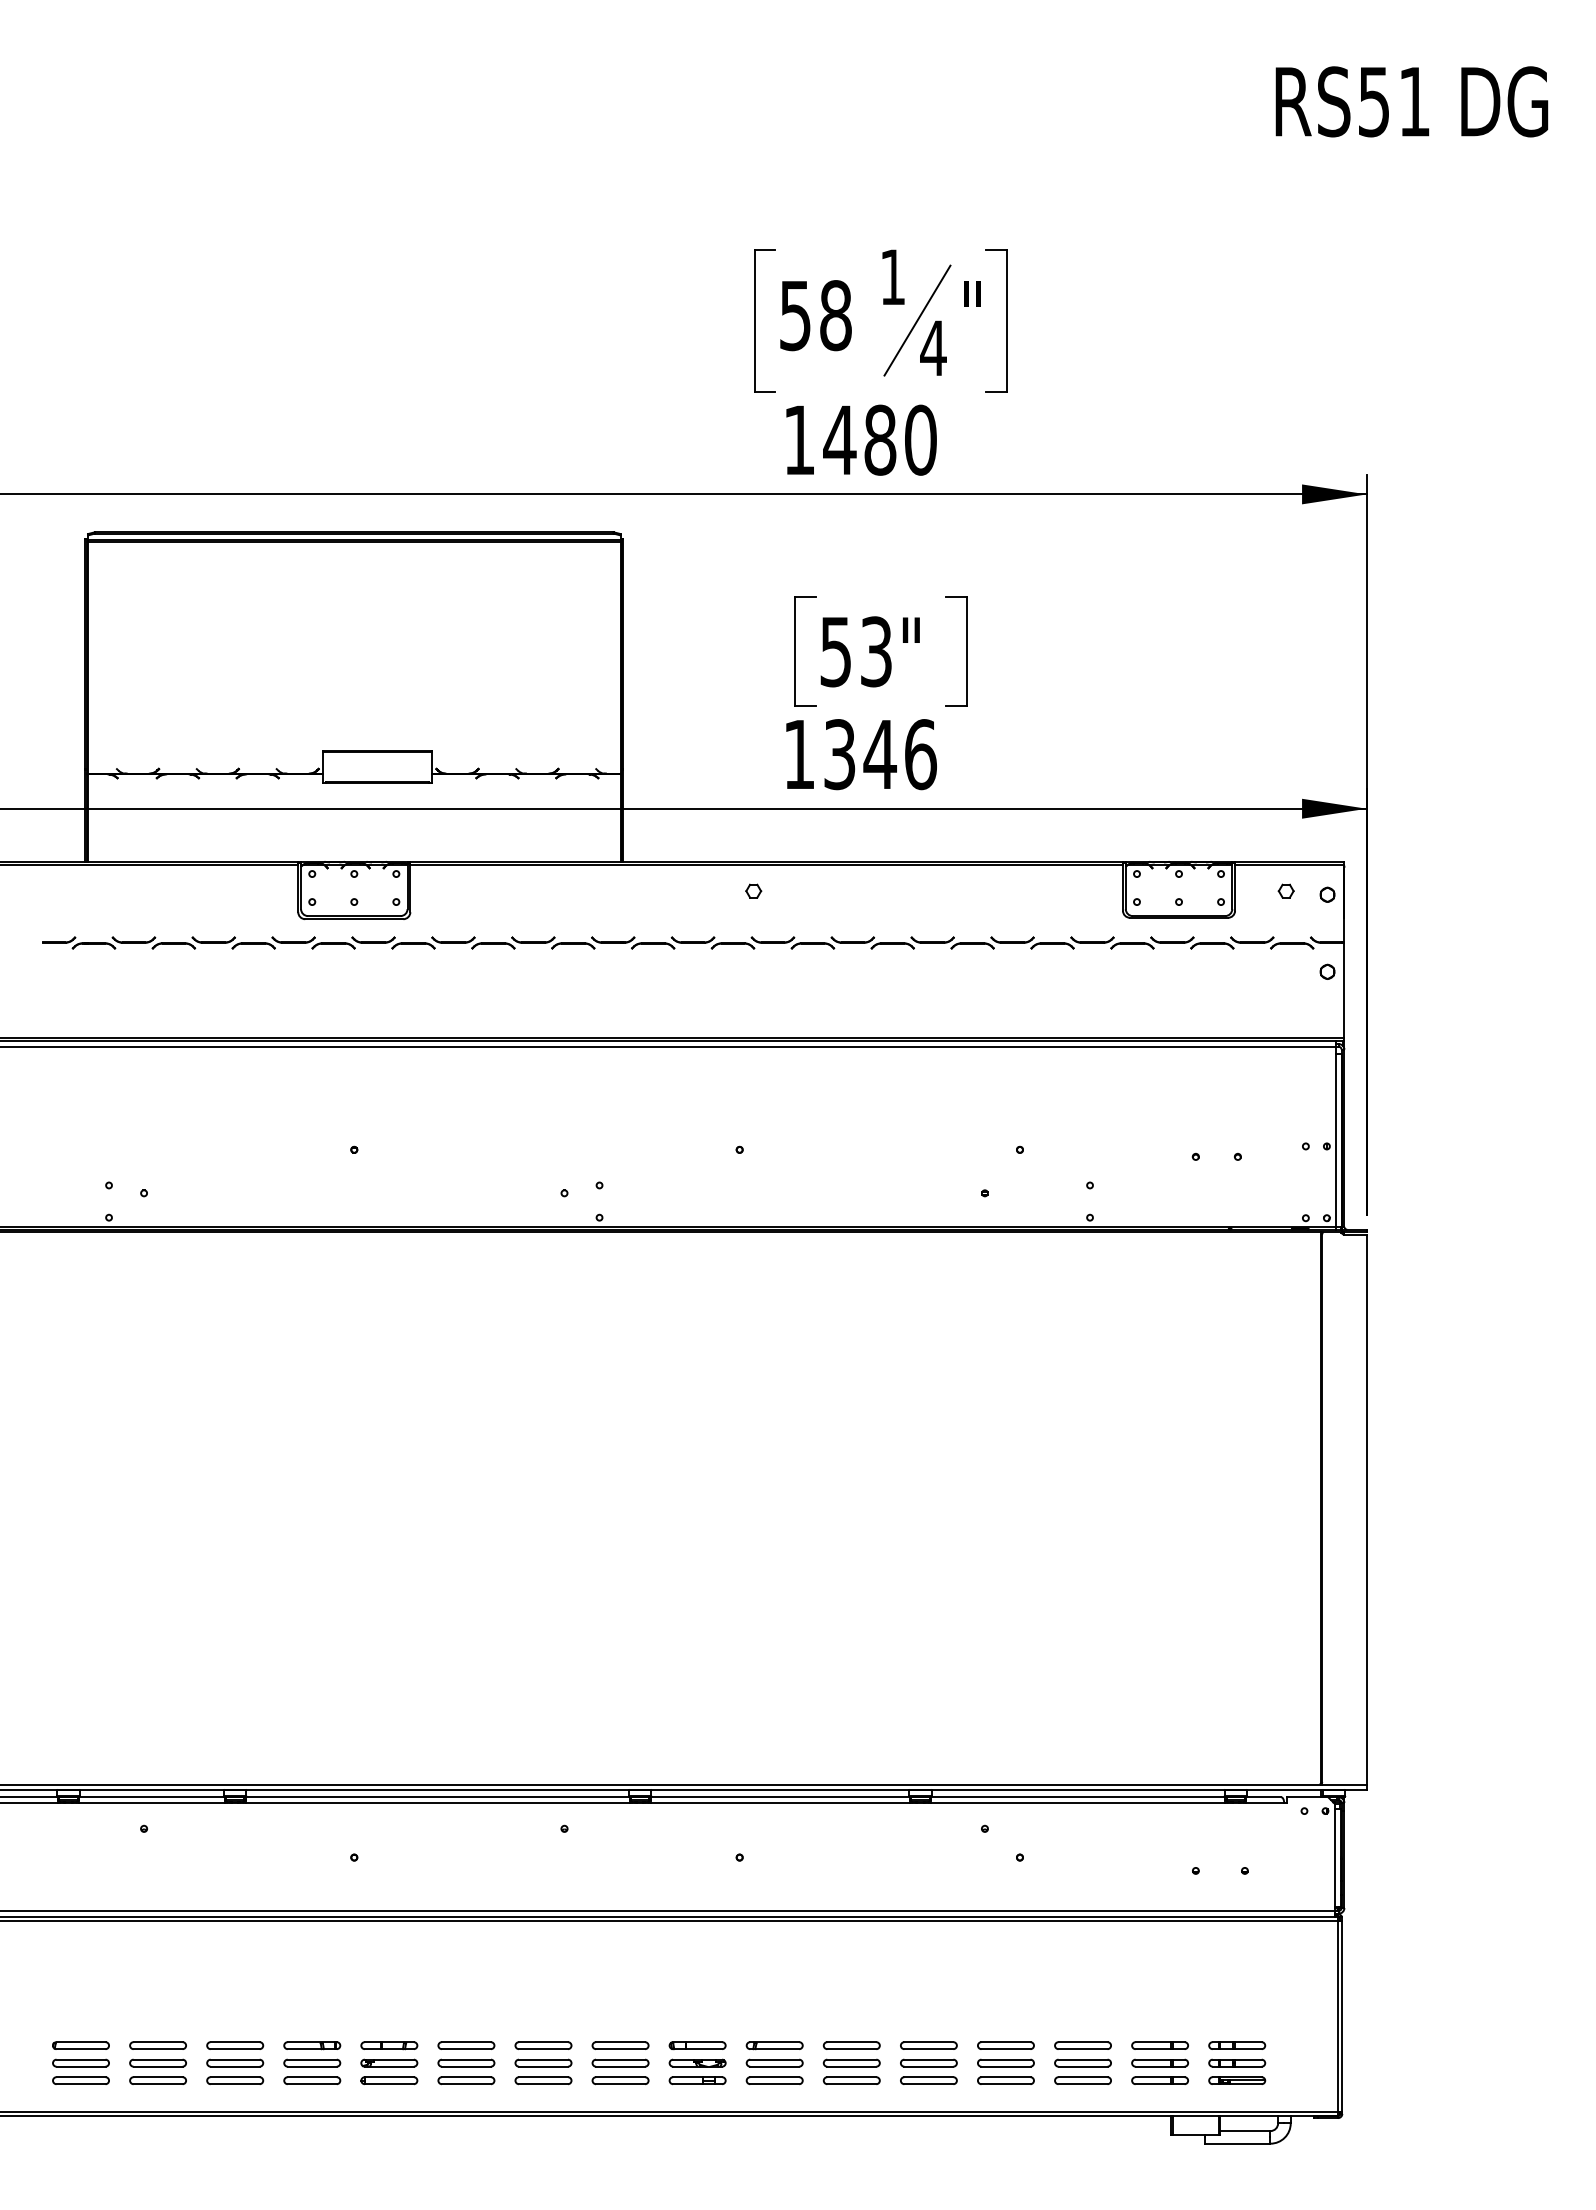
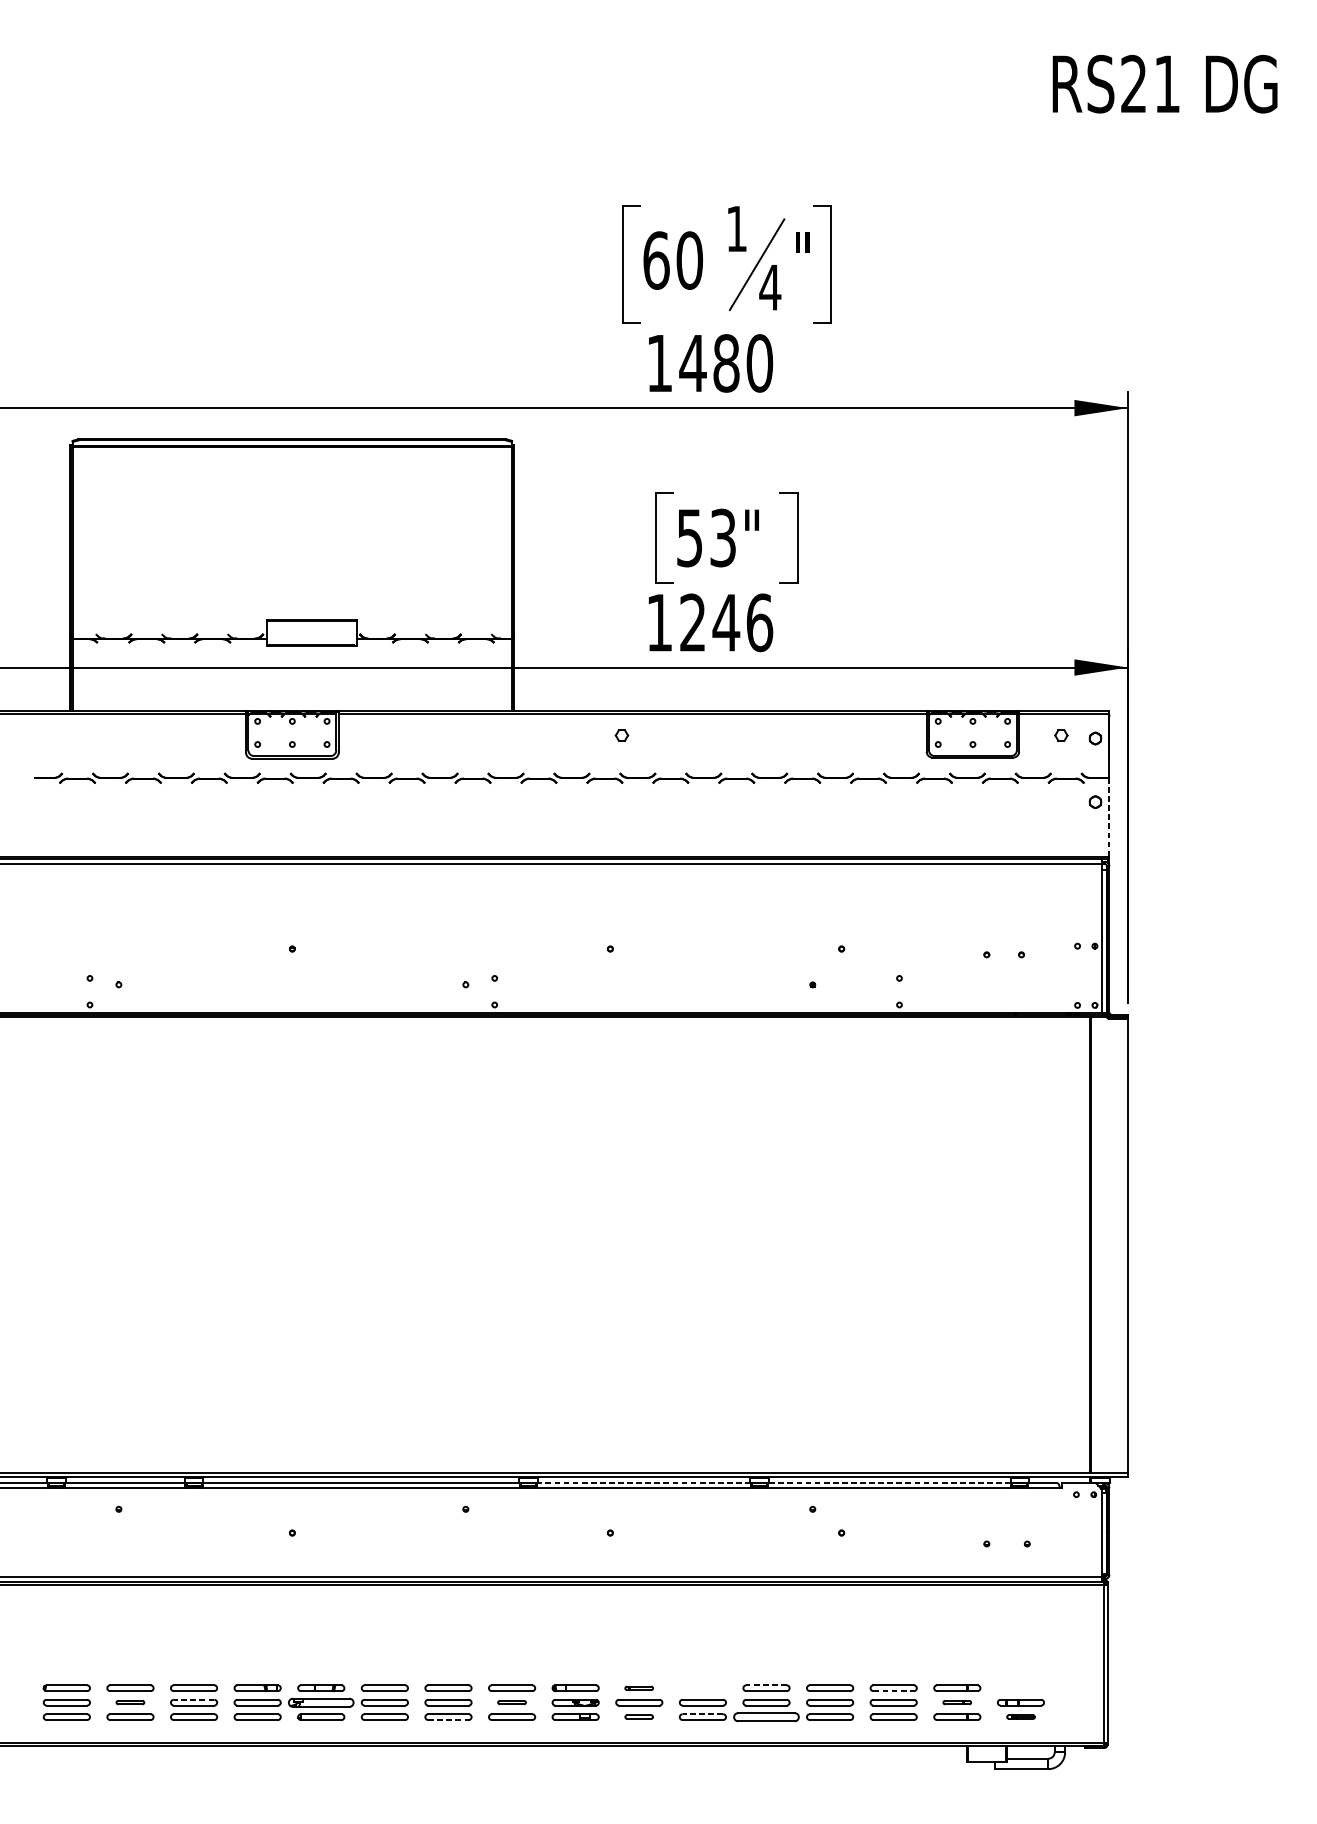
text: (1373, 101) -> (1133, 83), RS51 -> RS21
text: (815, 315) -> (672, 260), 58 -> 60
text: (839, 754) -> (692, 622), 1346 -> 1246
line: (1344, 990) -> (1109, 817), solid -> dashed
line: (780, 1797) -> (644, 1483), solid -> dashed
line: (1077, 1797) -> (889, 1483), solid -> dashed
line: (928, 2042) -> (766, 1685), solid -> dashed
part: (774, 2045) -> (639, 1688), size x0.6
part: (851, 2045) -> (702, 1688), removed
part: (1237, 2045) -> (1021, 1688), removed
line: (1083, 2049) -> (894, 1691), solid -> dashed
line: (235, 2059) -> (194, 1699), solid -> dashed
part: (157, 2062) -> (129, 1702), size x0.6
part: (389, 2062) -> (321, 1702), size x1.4
part: (620, 2062) -> (512, 1702), size x0.6
part: (1159, 2062) -> (956, 1702), size x0.6
line: (851, 2077) -> (702, 1714), solid -> dashed
part: (774, 2080) -> (639, 1716), size x0.6
part: (928, 2080) -> (766, 1716), size x1.4
part: (1237, 2080) -> (1021, 1716), size x0.6
line: (543, 2084) -> (448, 1720), solid -> dashed

